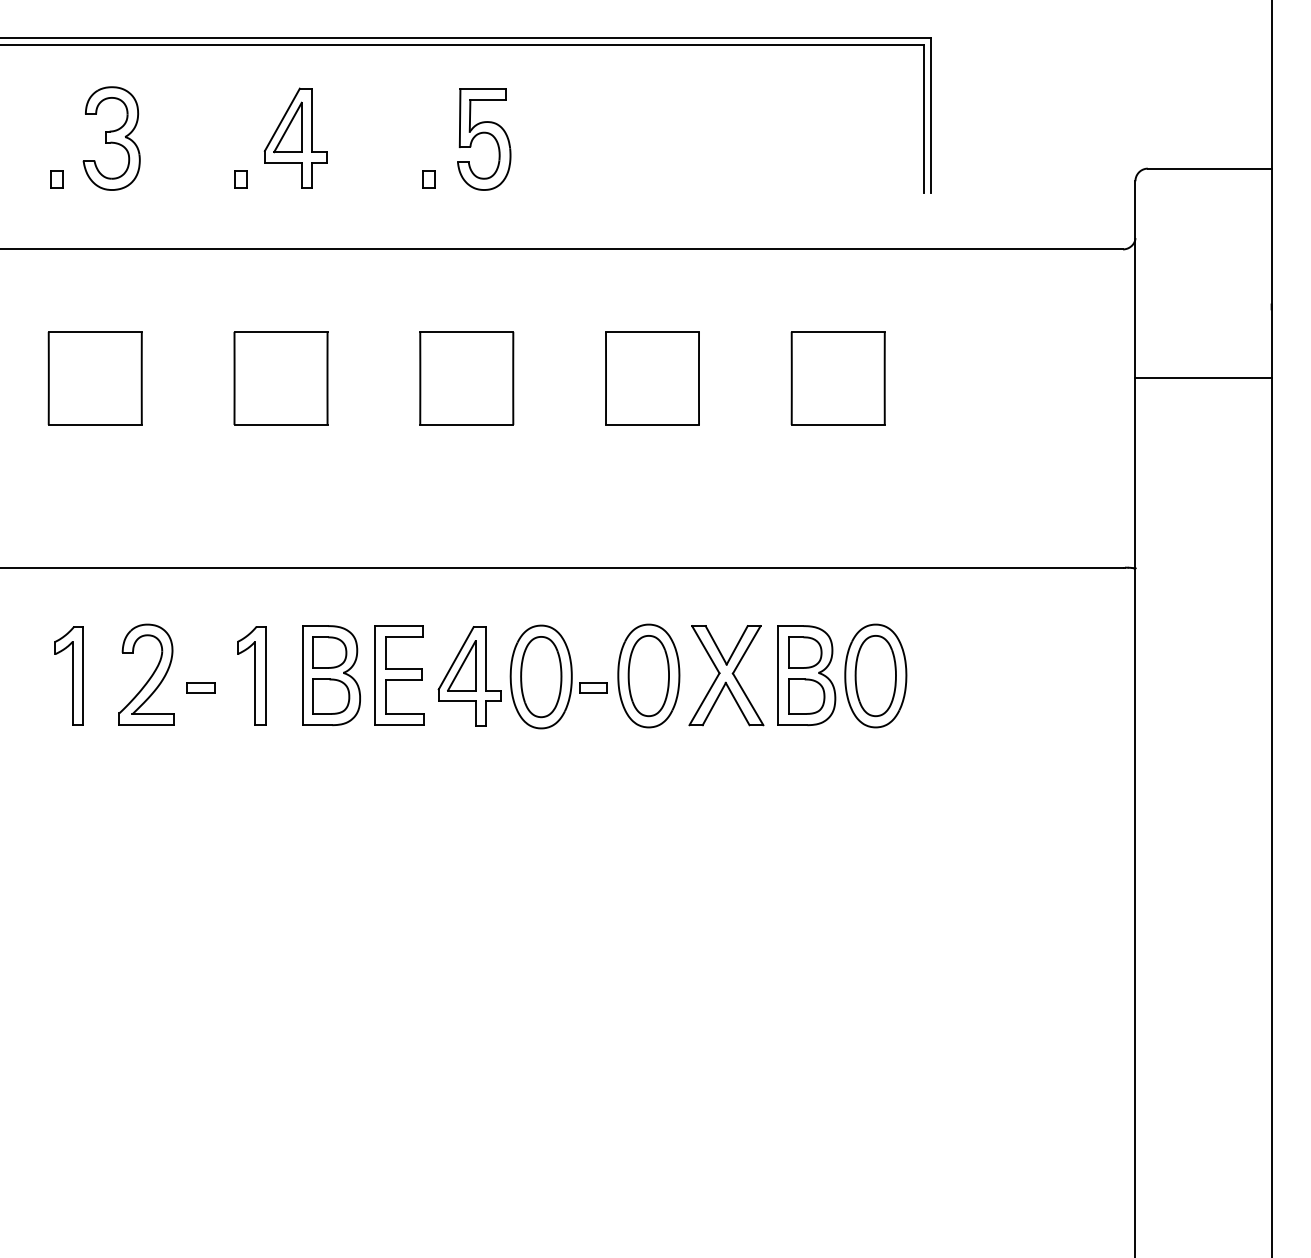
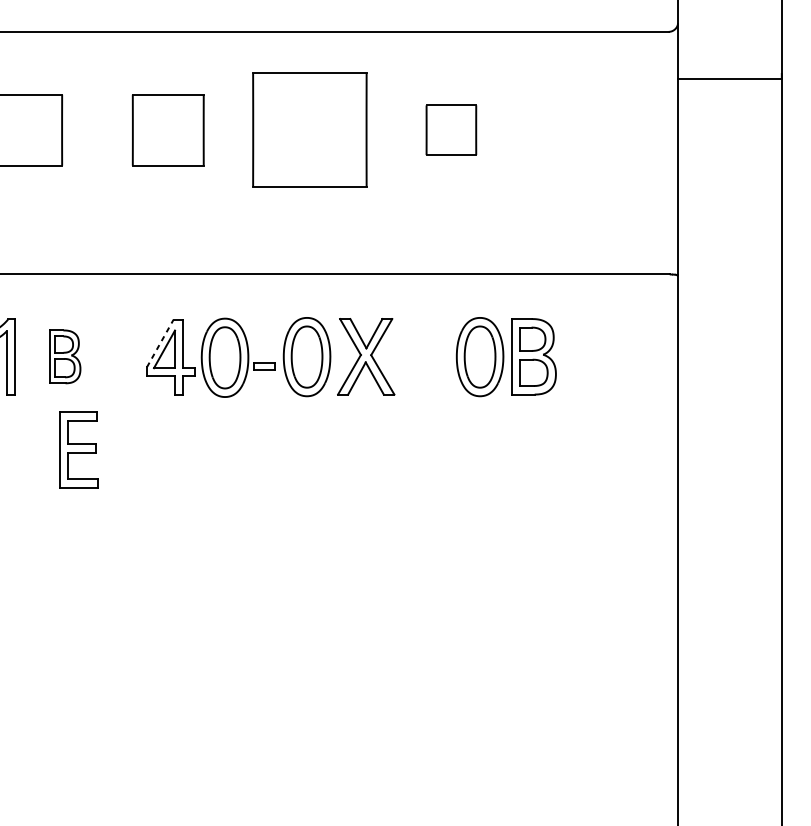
part: (652, 378) -> (309, 130), size x1.6
part: (837, 378) -> (450, 130), size x0.7
line: (1203, 378) -> (729, 79), moved
line: (456, 658) -> (160, 343), solid -> dashed
part: (331, 675) -> (65, 356), size x0.7
part: (399, 675) -> (78, 449), moved
part: (806, 675) -> (533, 356), moved

